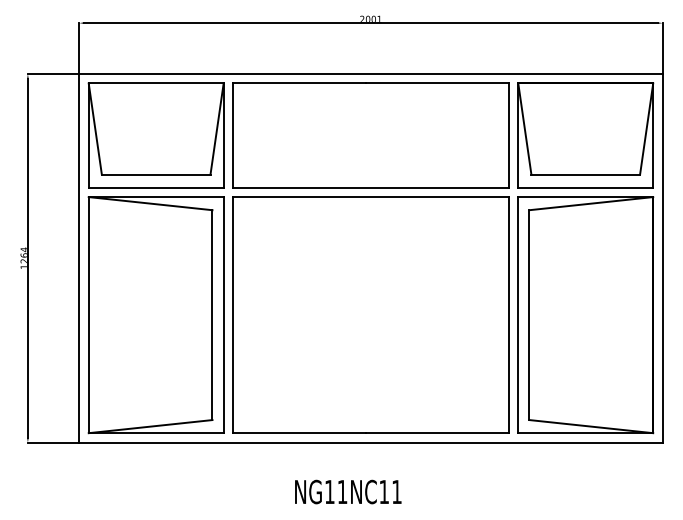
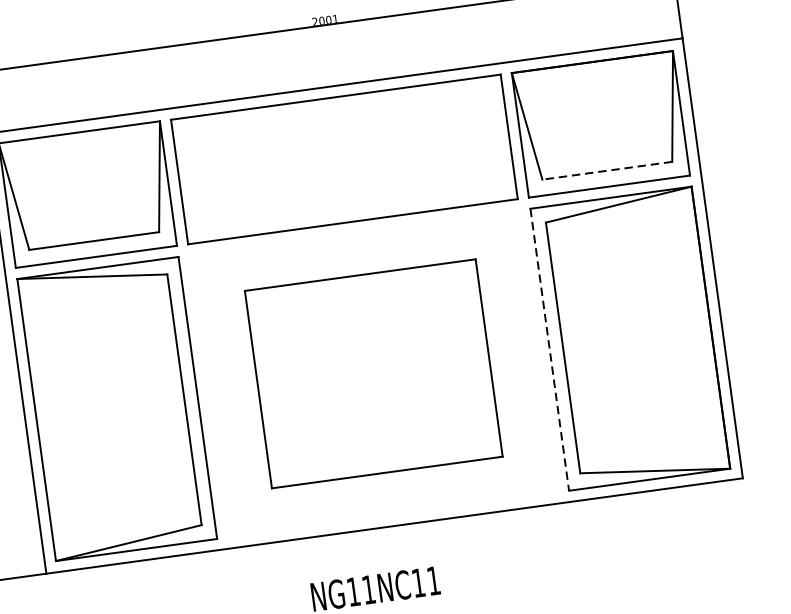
line: (585, 174) -> (607, 170), solid -> dashed
part: (370, 314) -> (373, 373), size x0.7
line: (518, 315) -> (550, 350), solid -> dashed

